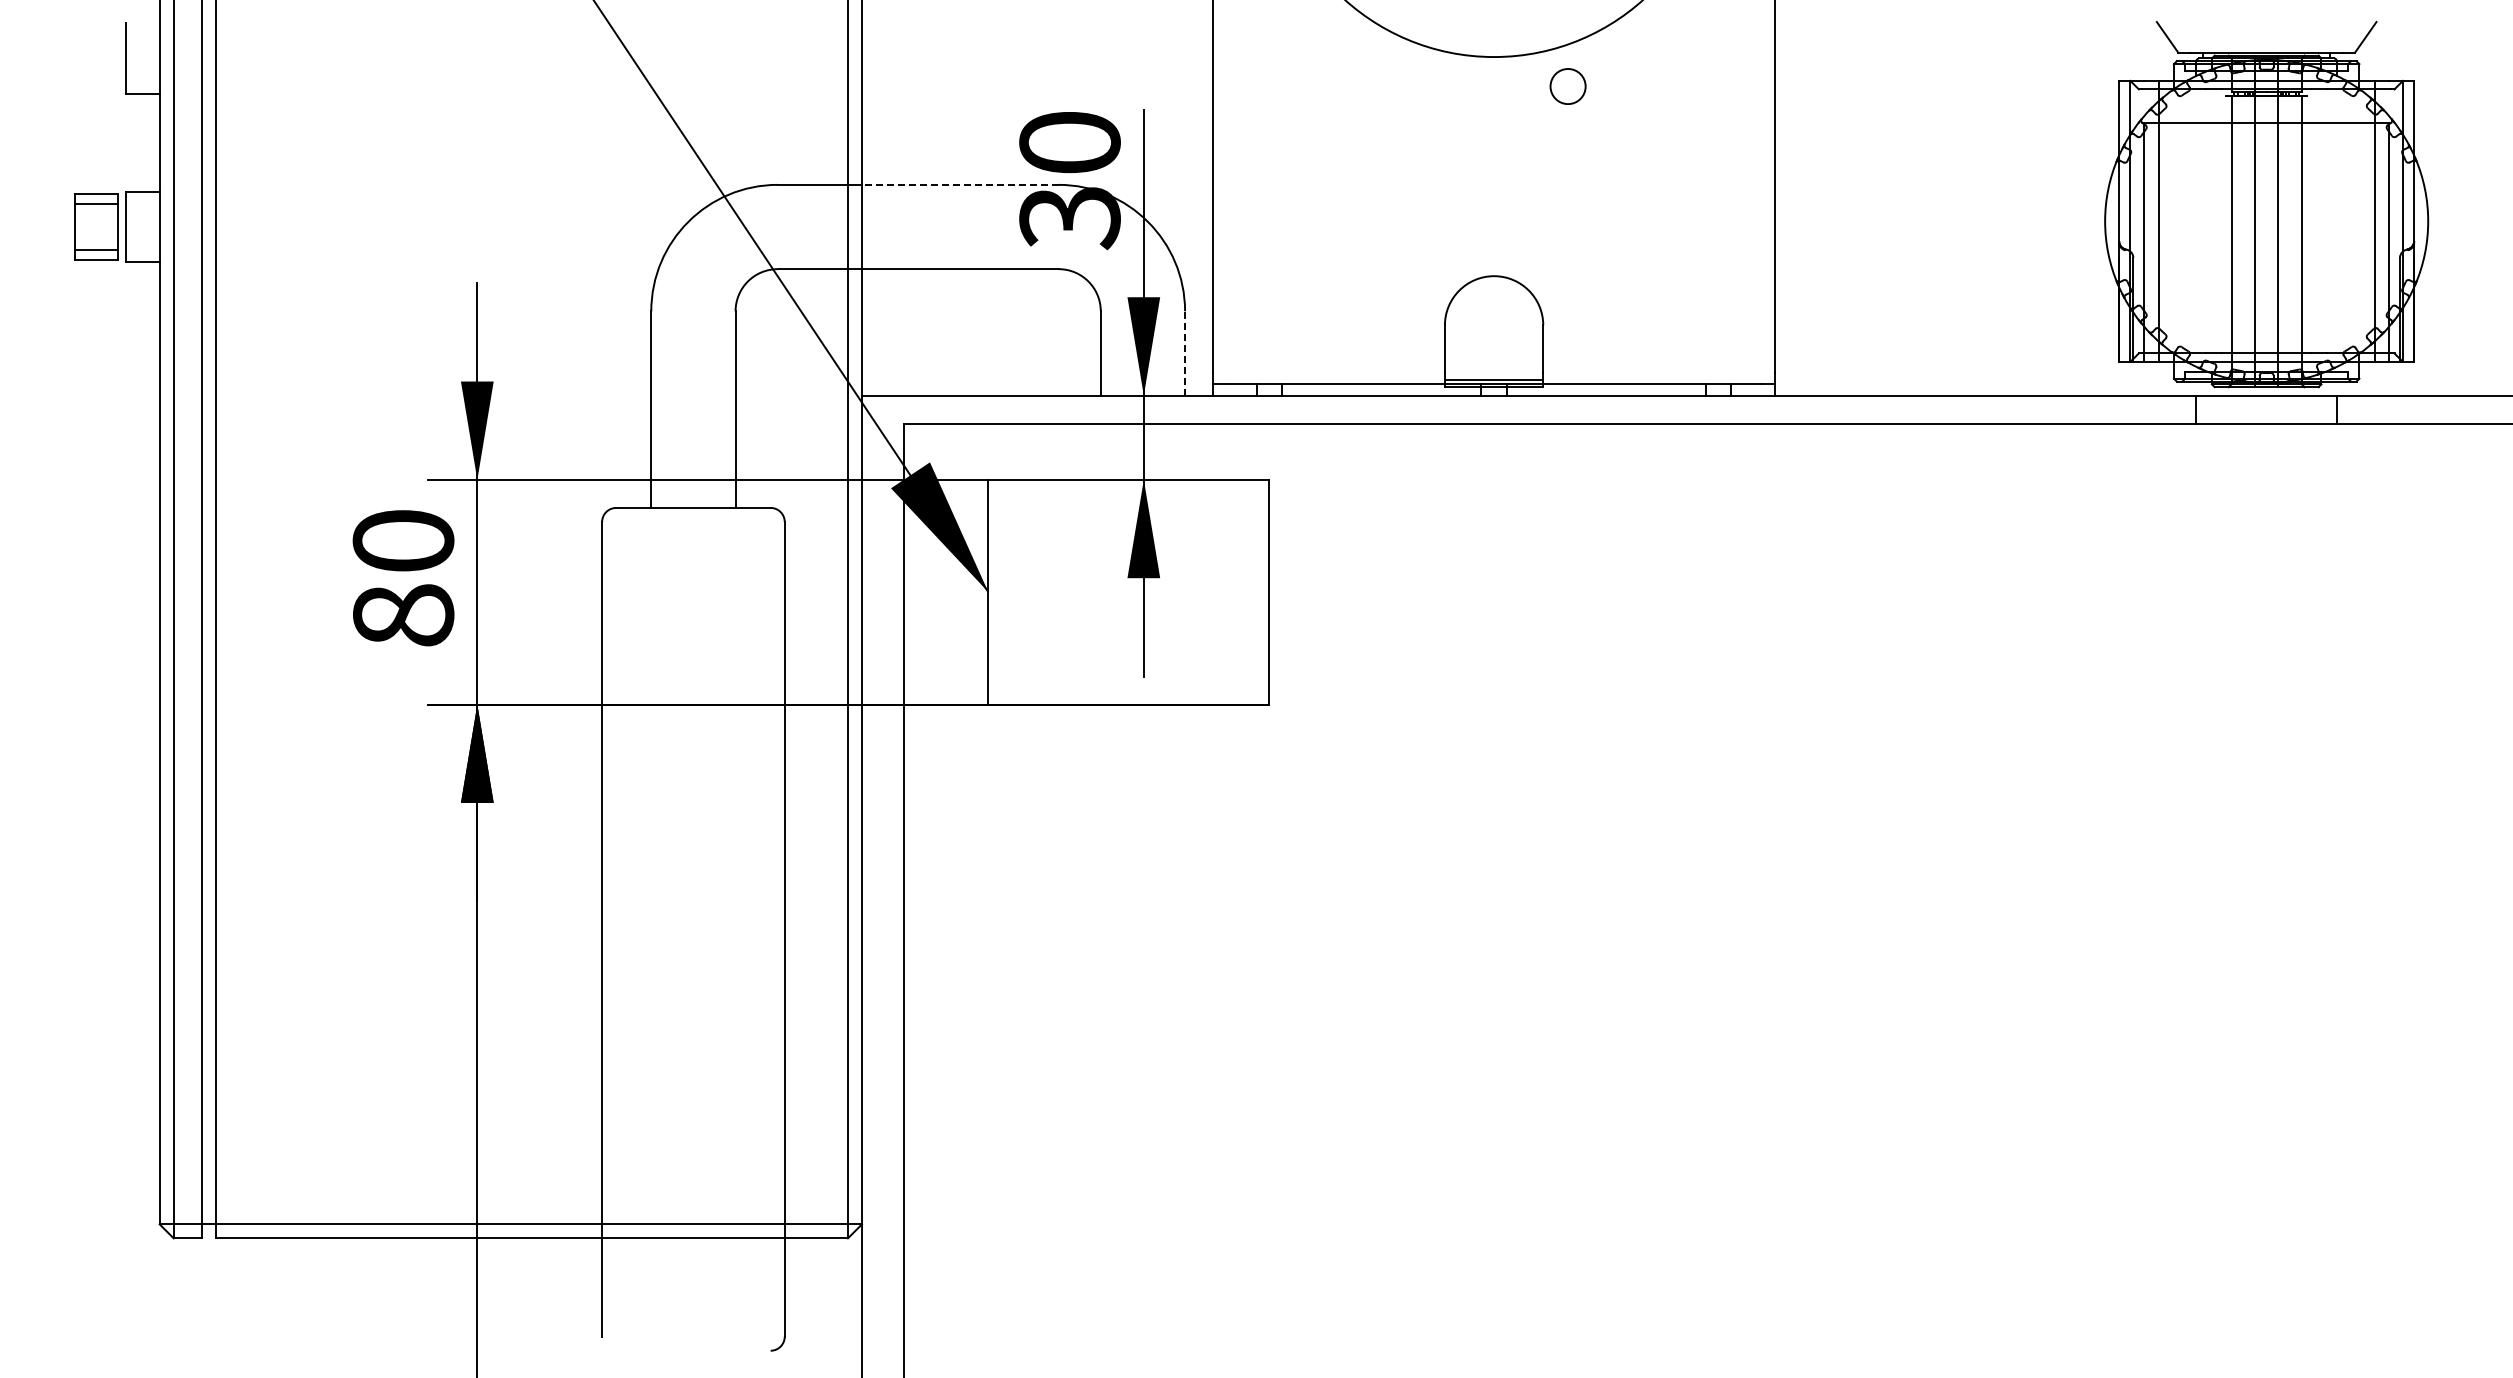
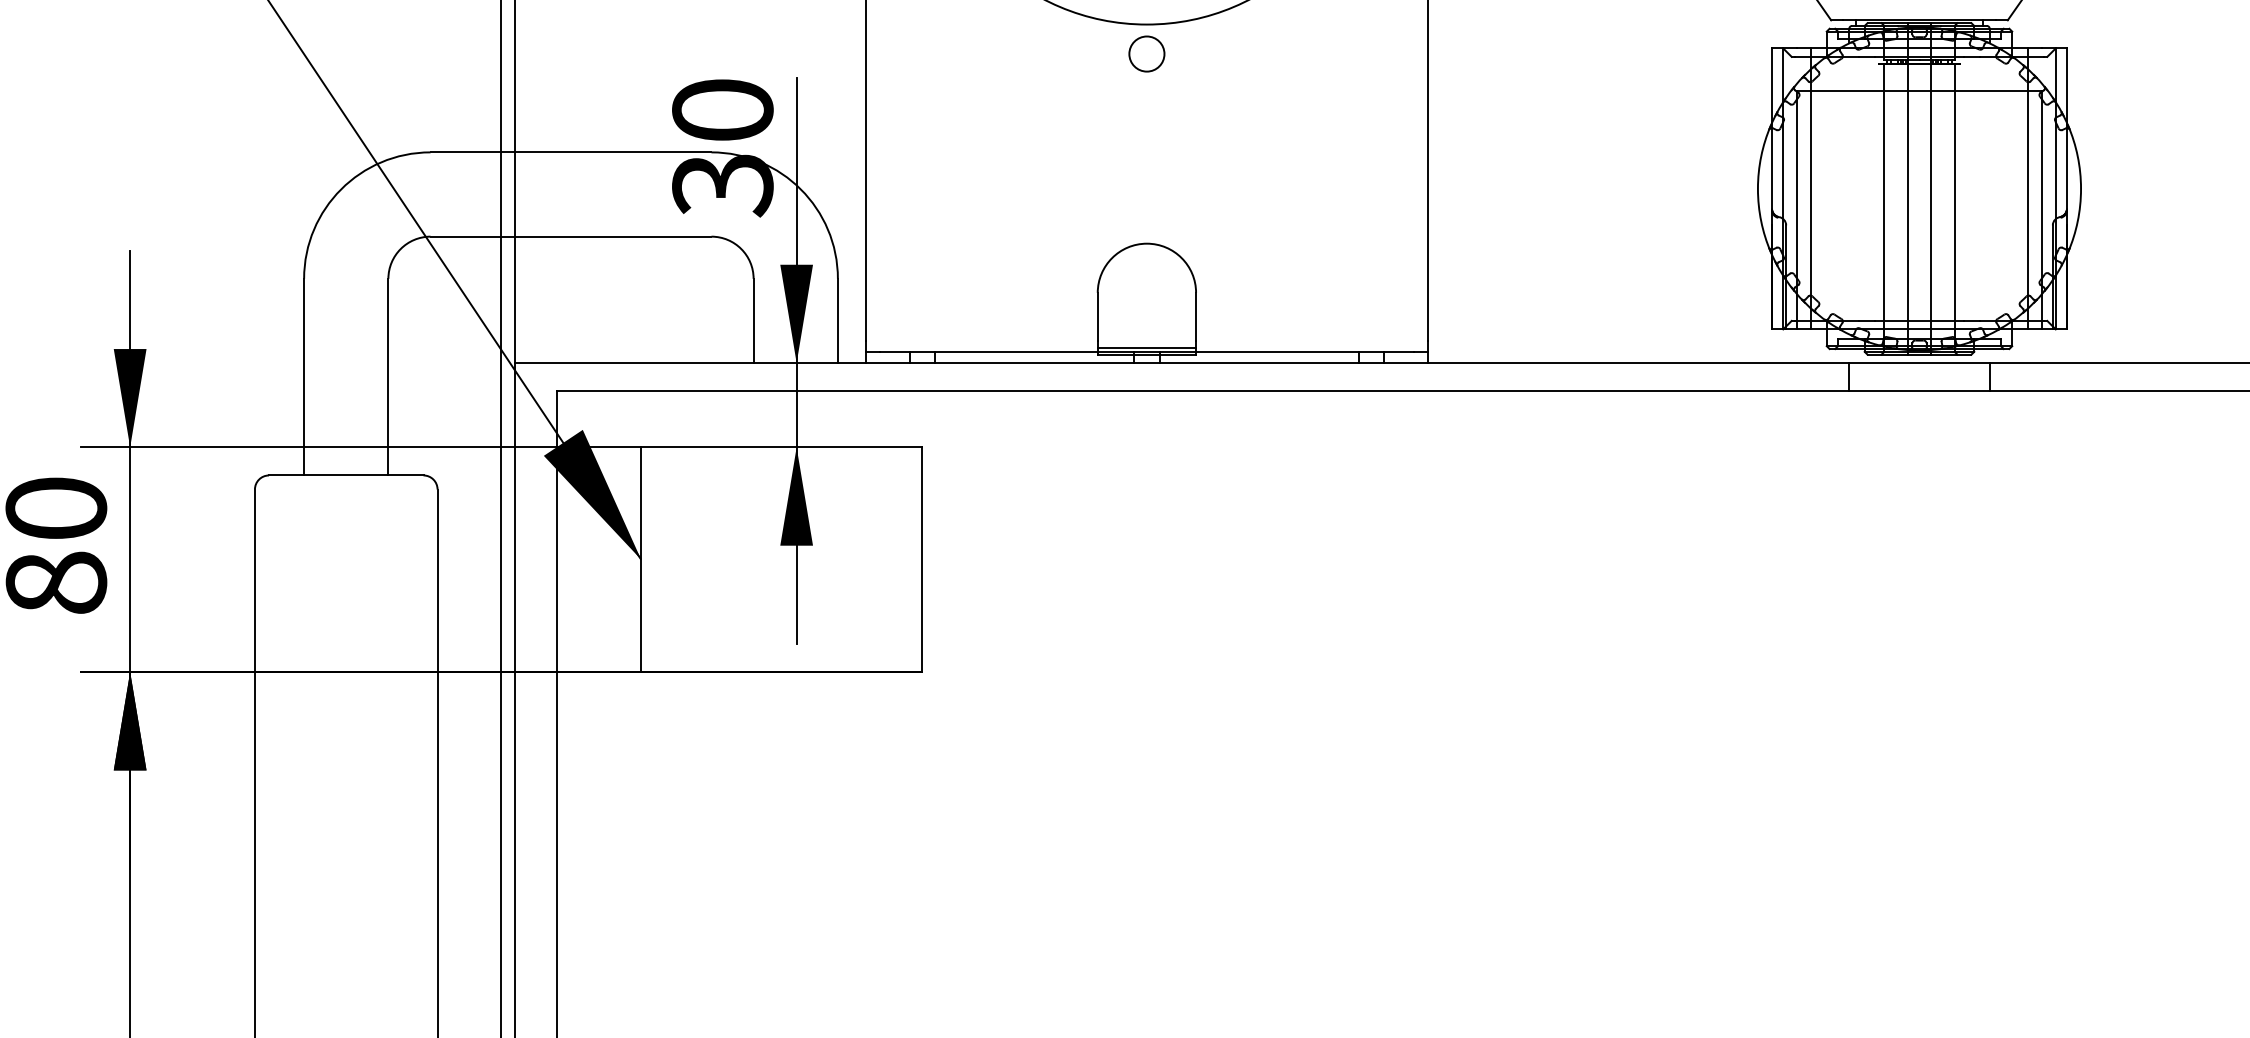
circle: (1567, 86) -> (1146, 54), moved
line: (959, 184) -> (612, 152), dashed -> solid
line: (1185, 352) -> (838, 320), dashed -> solid

